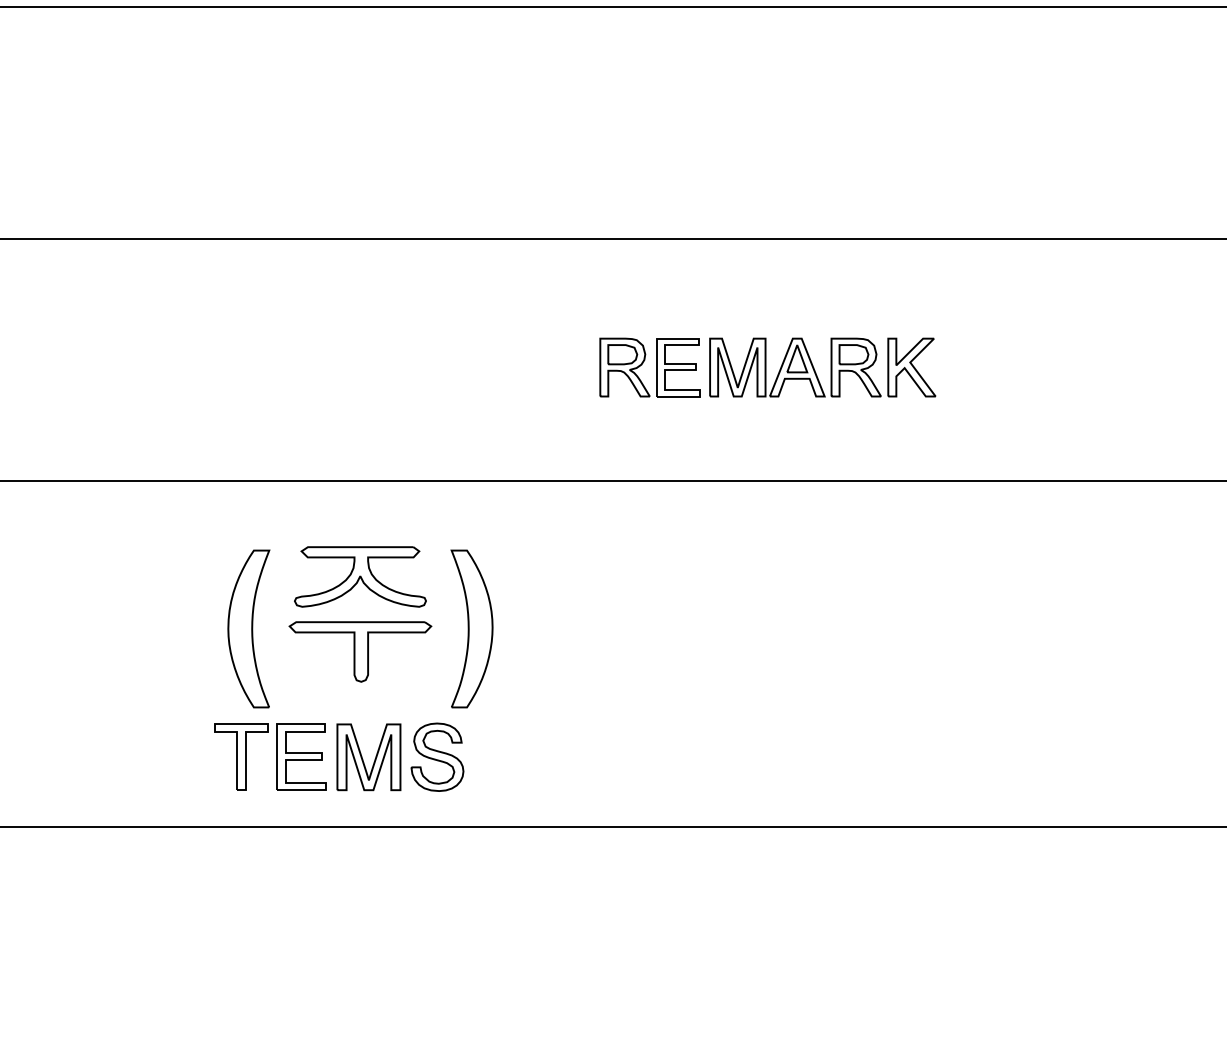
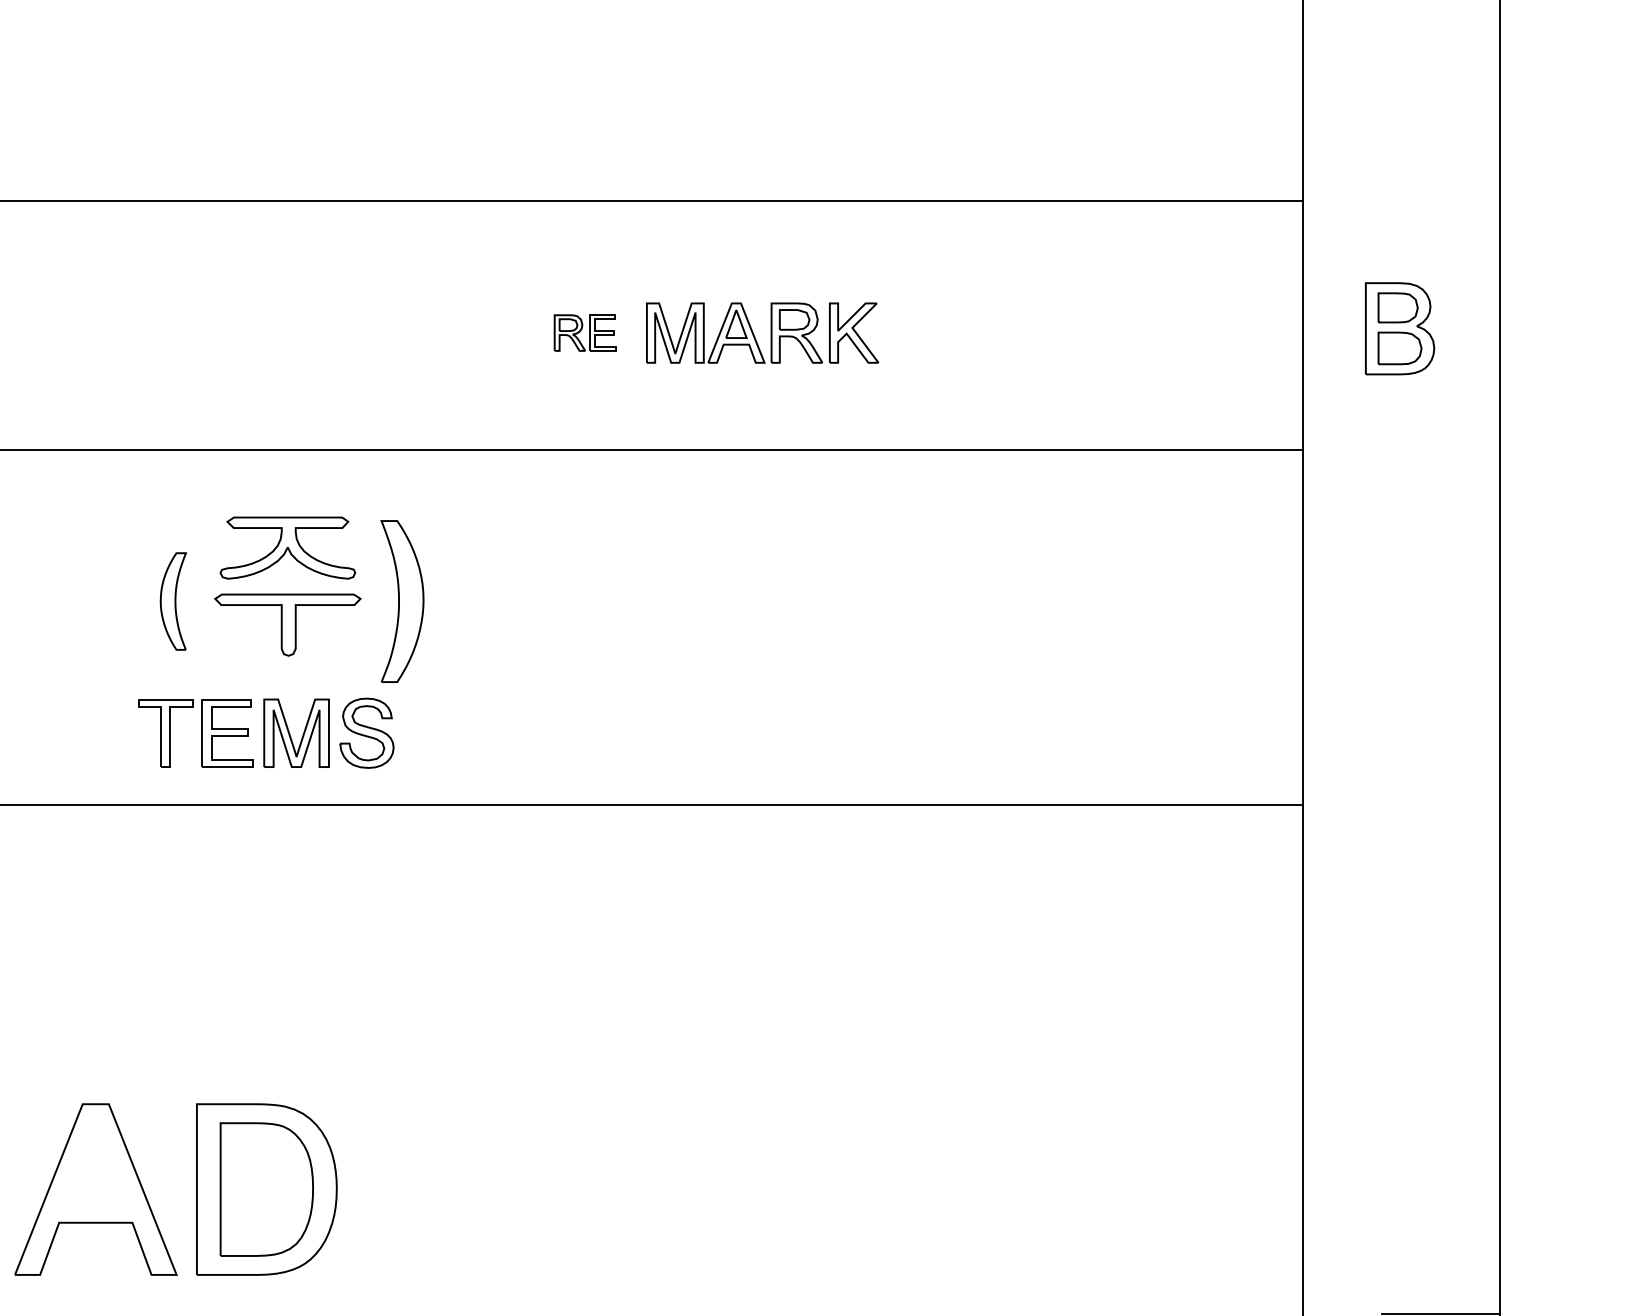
part: (650, 366) -> (585, 332), size x0.6
part: (249, 628) -> (173, 601), size x0.6

